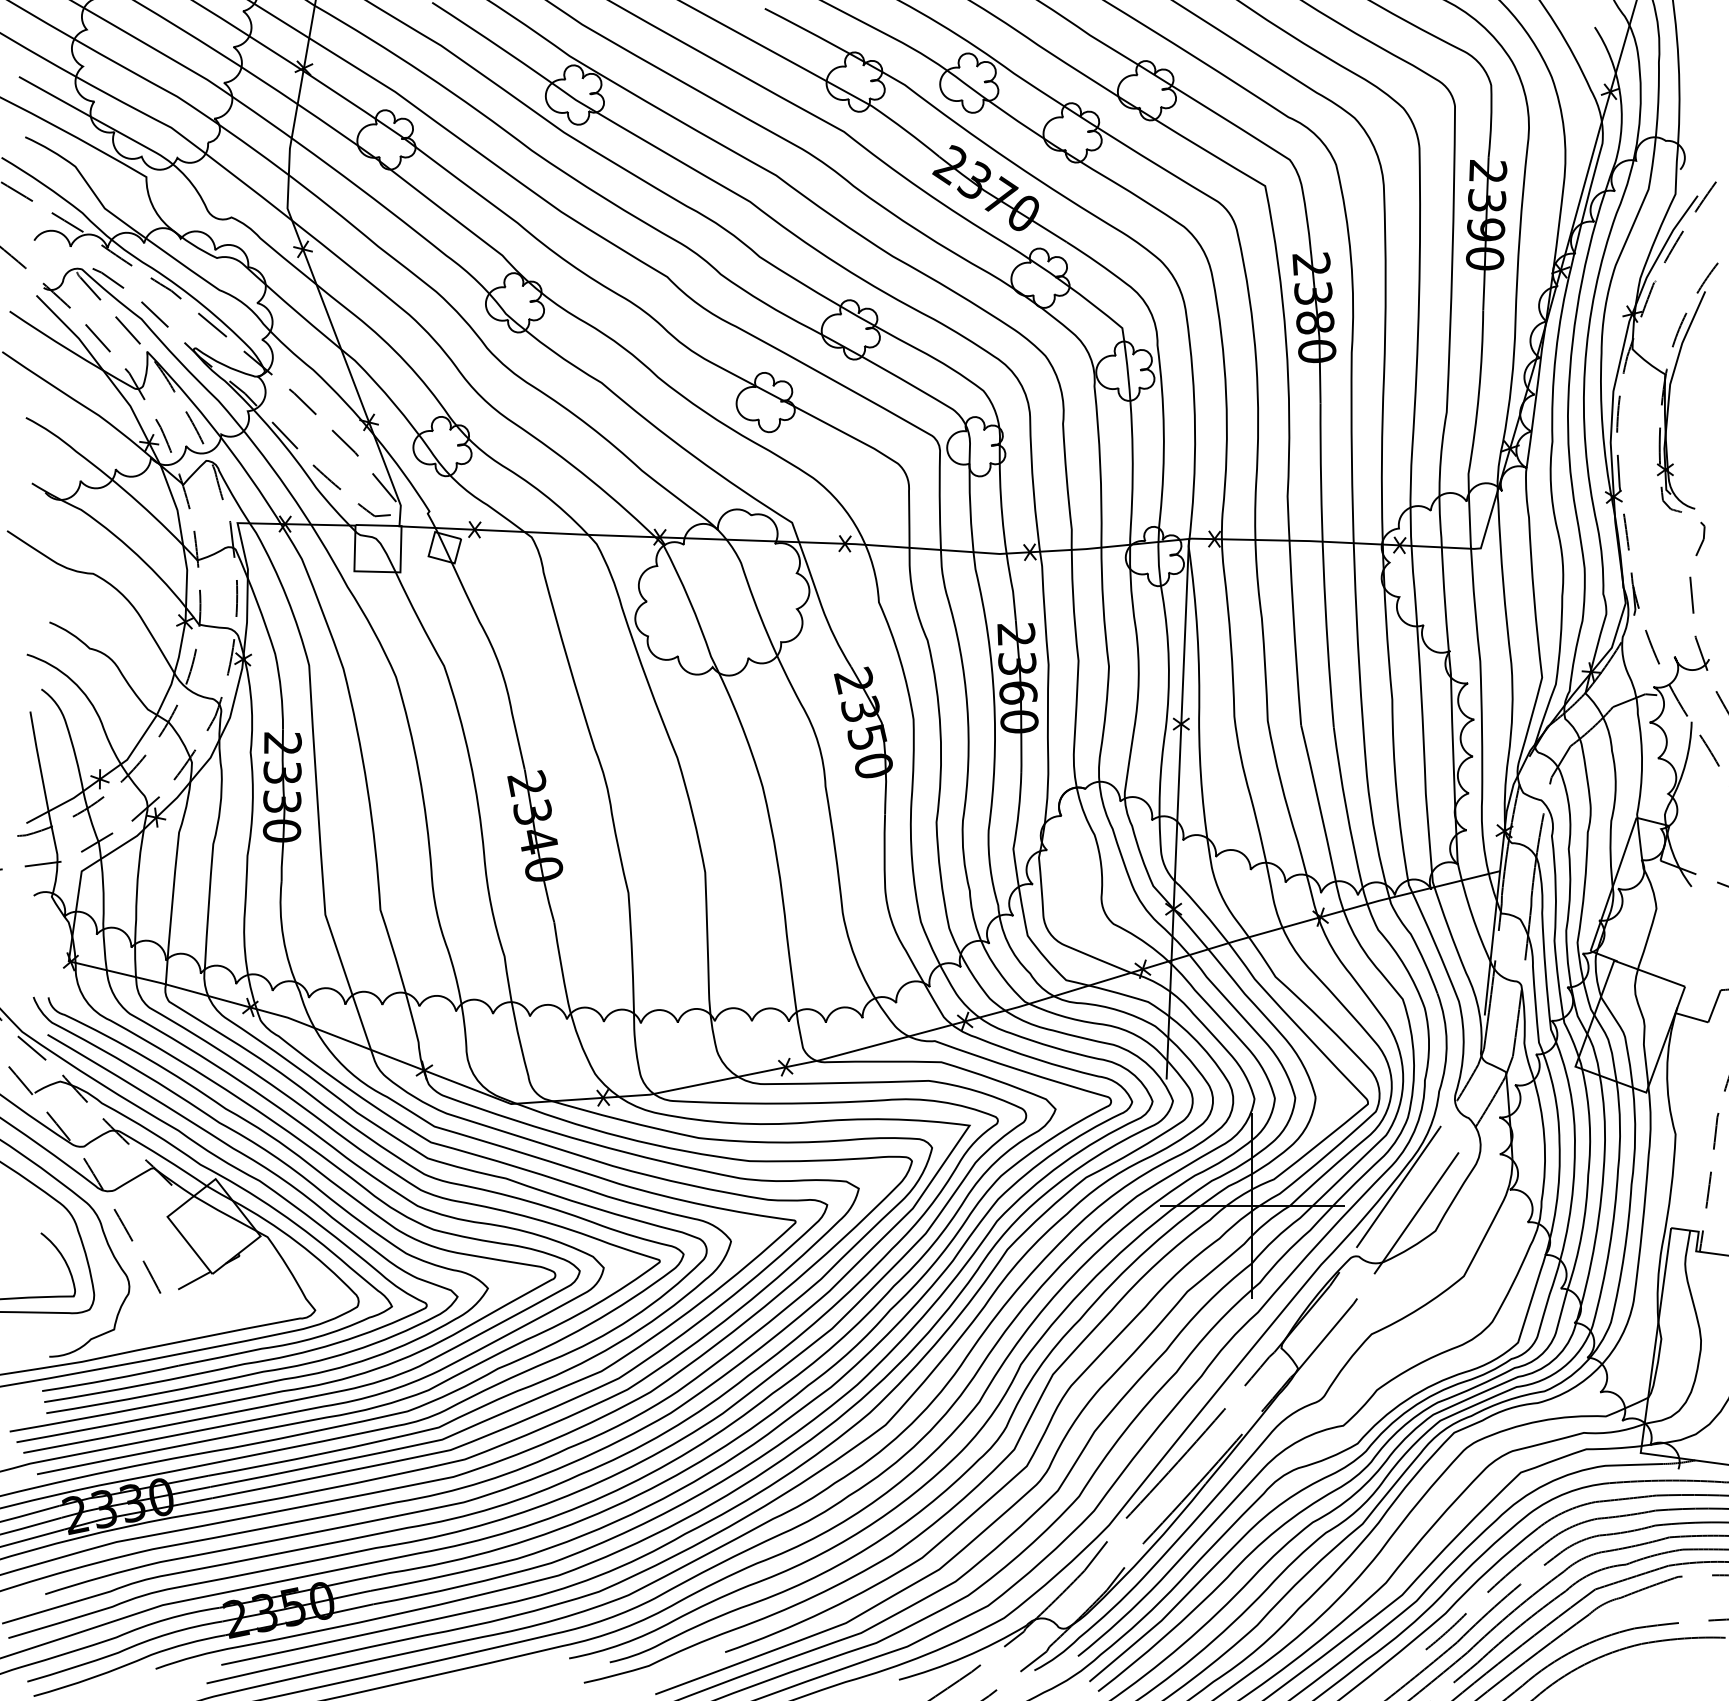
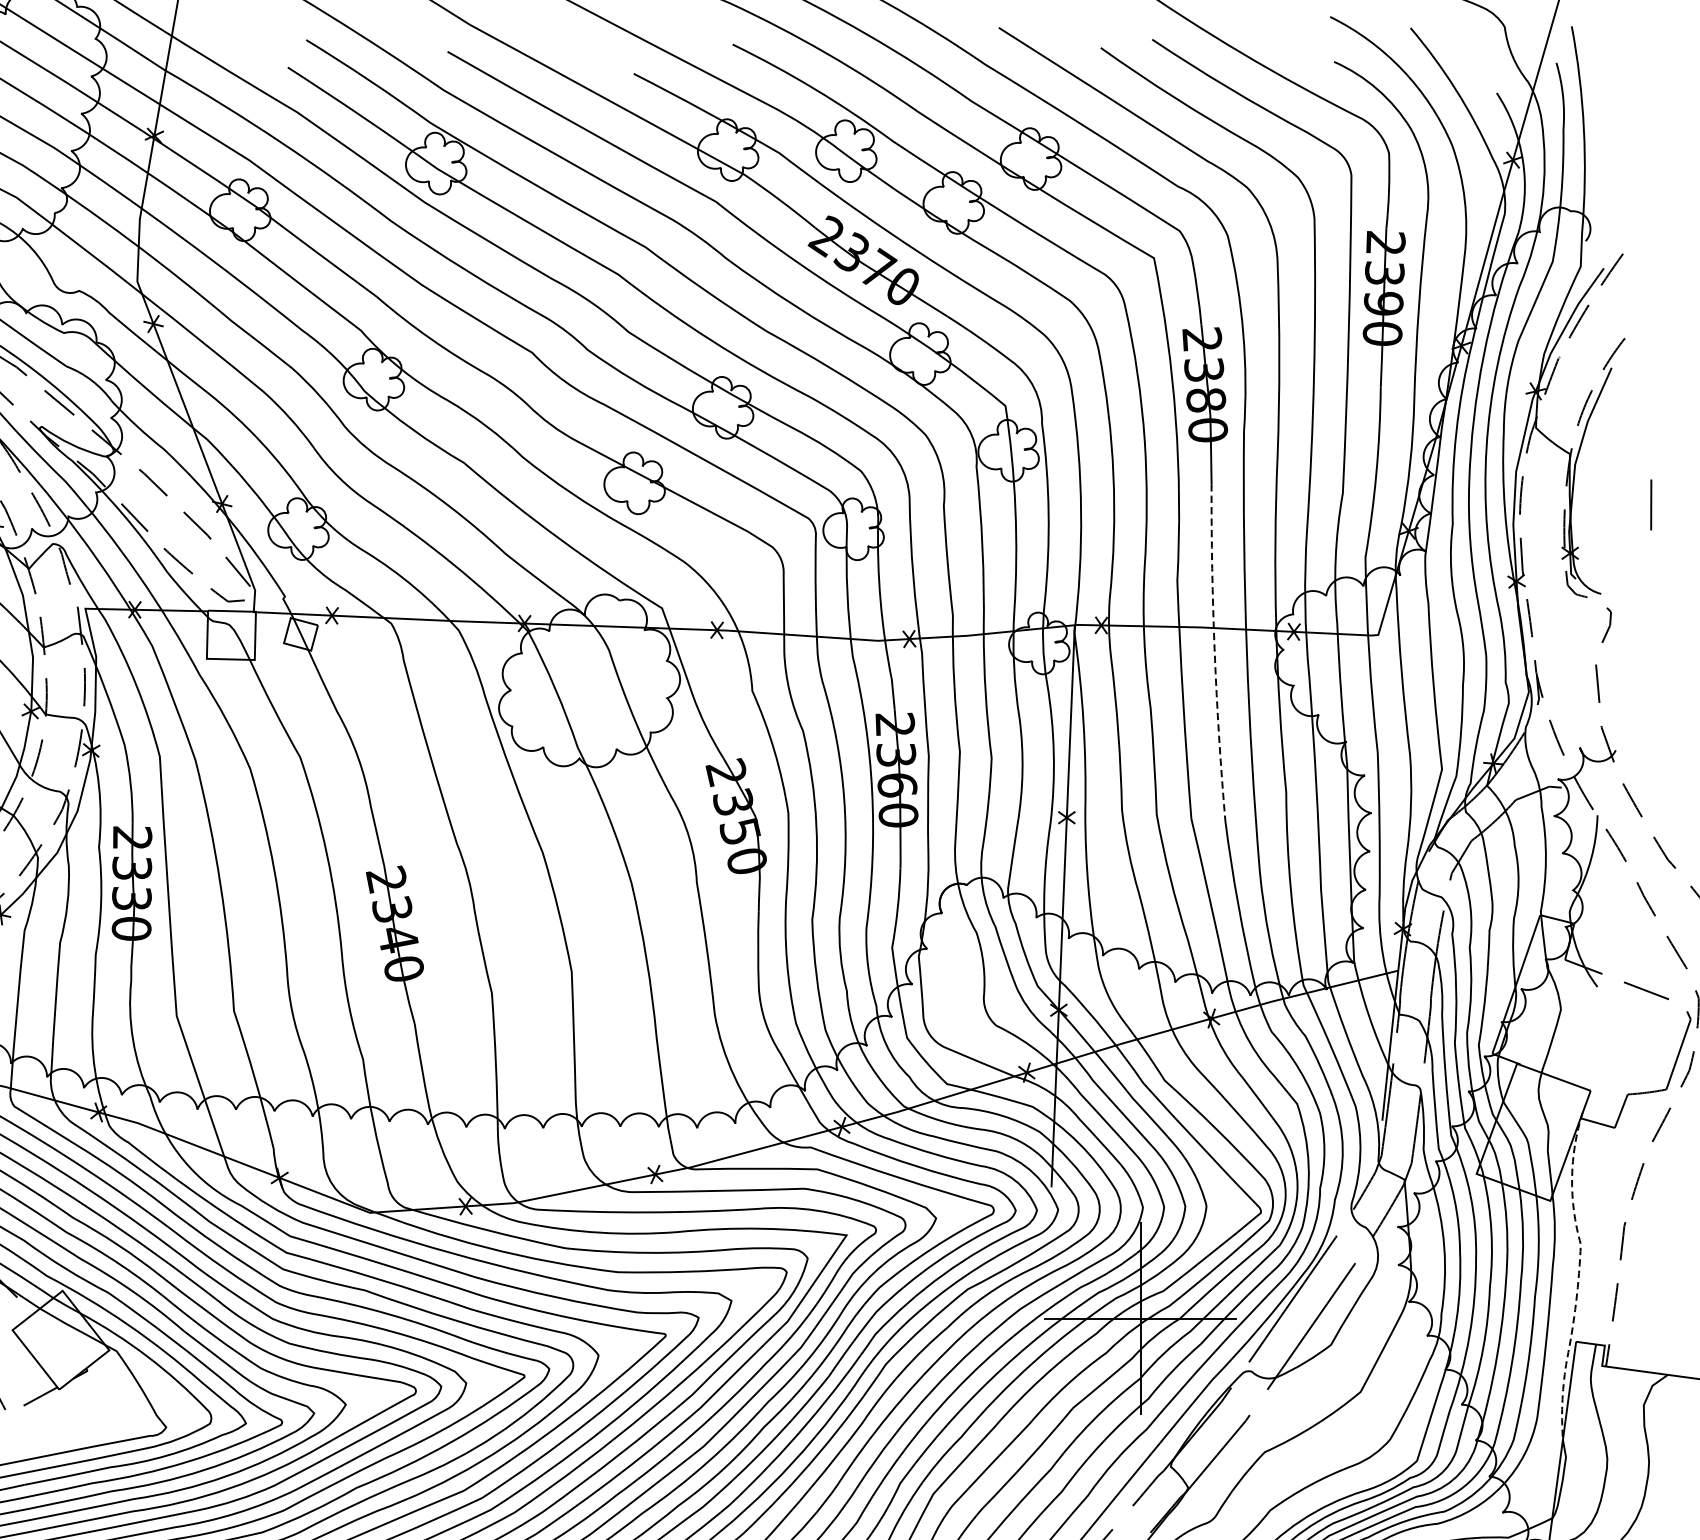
line: (1323, 565) -> (1214, 652), solid -> dashed
line: (1673, 1162) -> (1578, 1273), solid -> dashed

